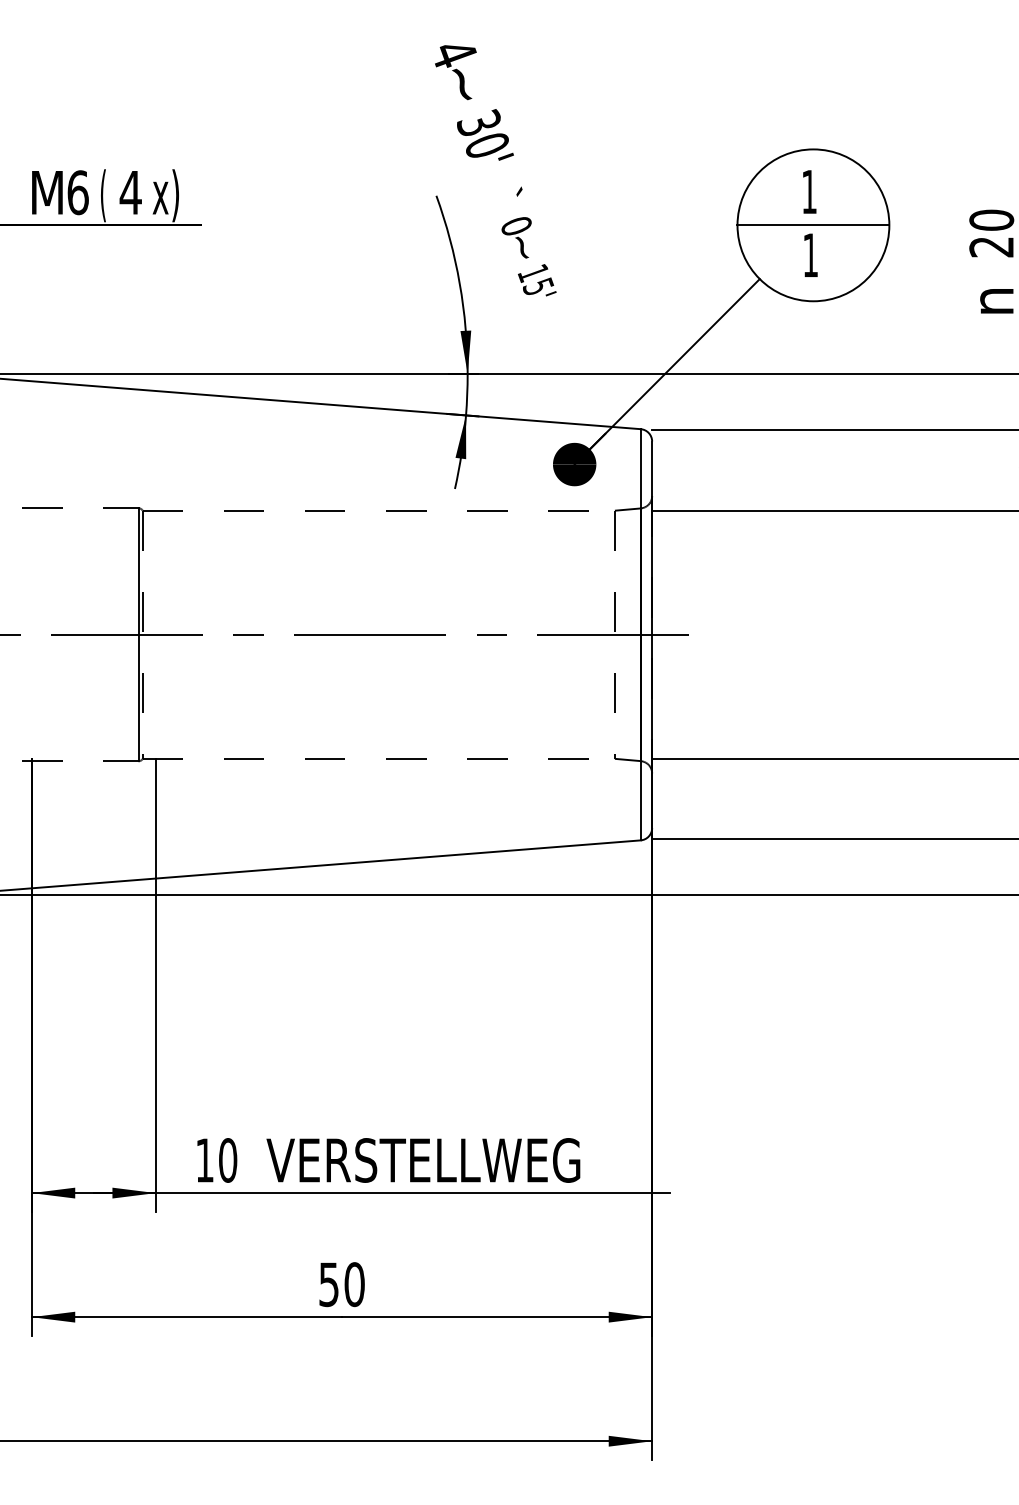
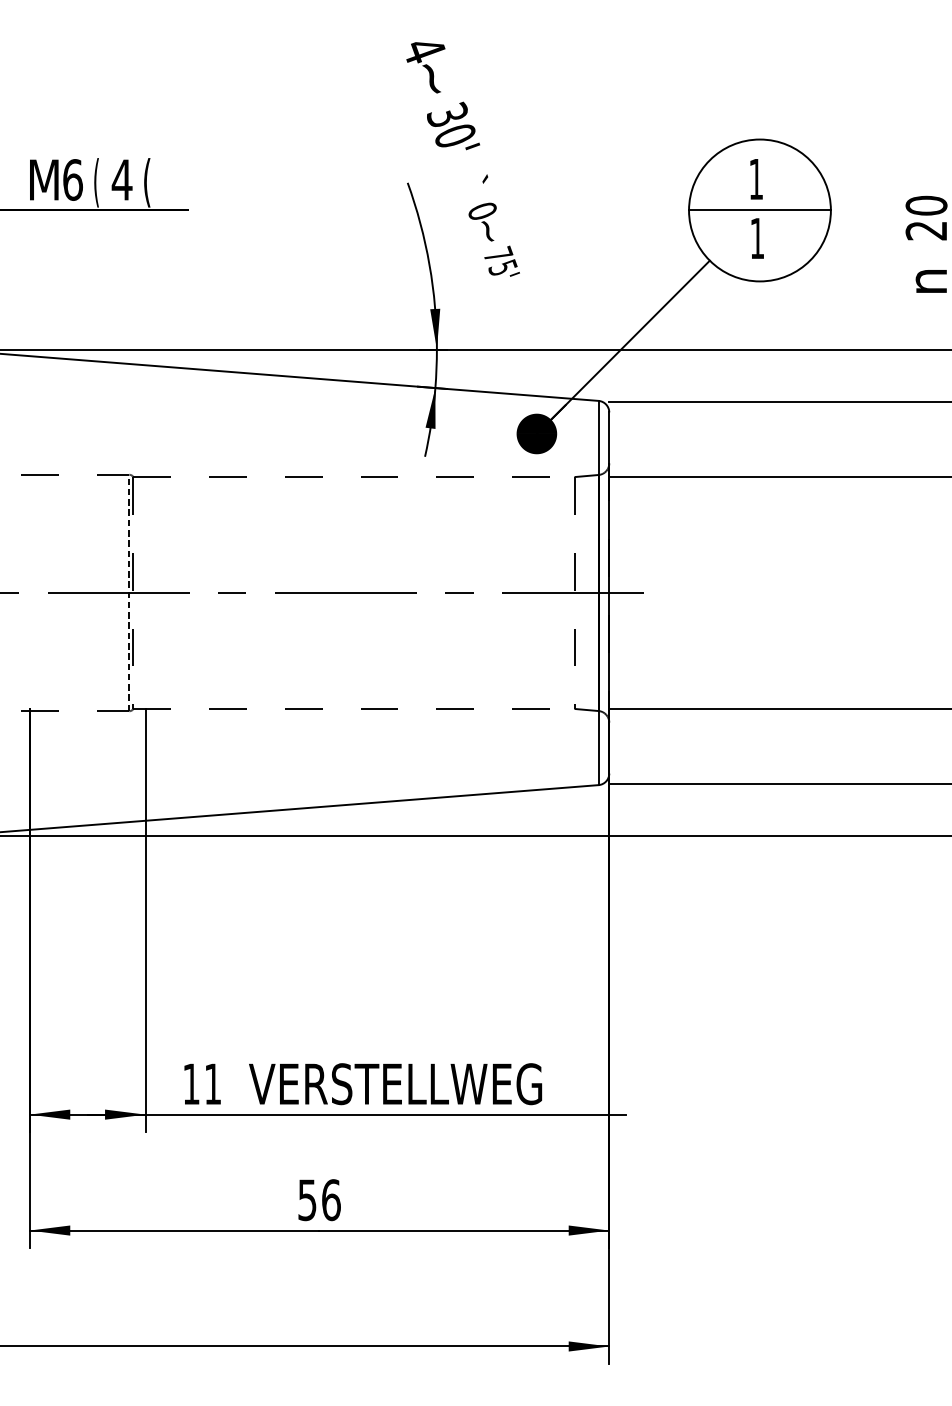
text: (165, 195) -> (154, 182), x) -> (
text: (533, 273) -> (498, 255), 15' -> 75'
line: (138, 634) -> (129, 592), solid -> dashed
text: (228, 1160) -> (213, 1084), 10 -> 11
text: (354, 1284) -> (331, 1200), 50 -> 56

